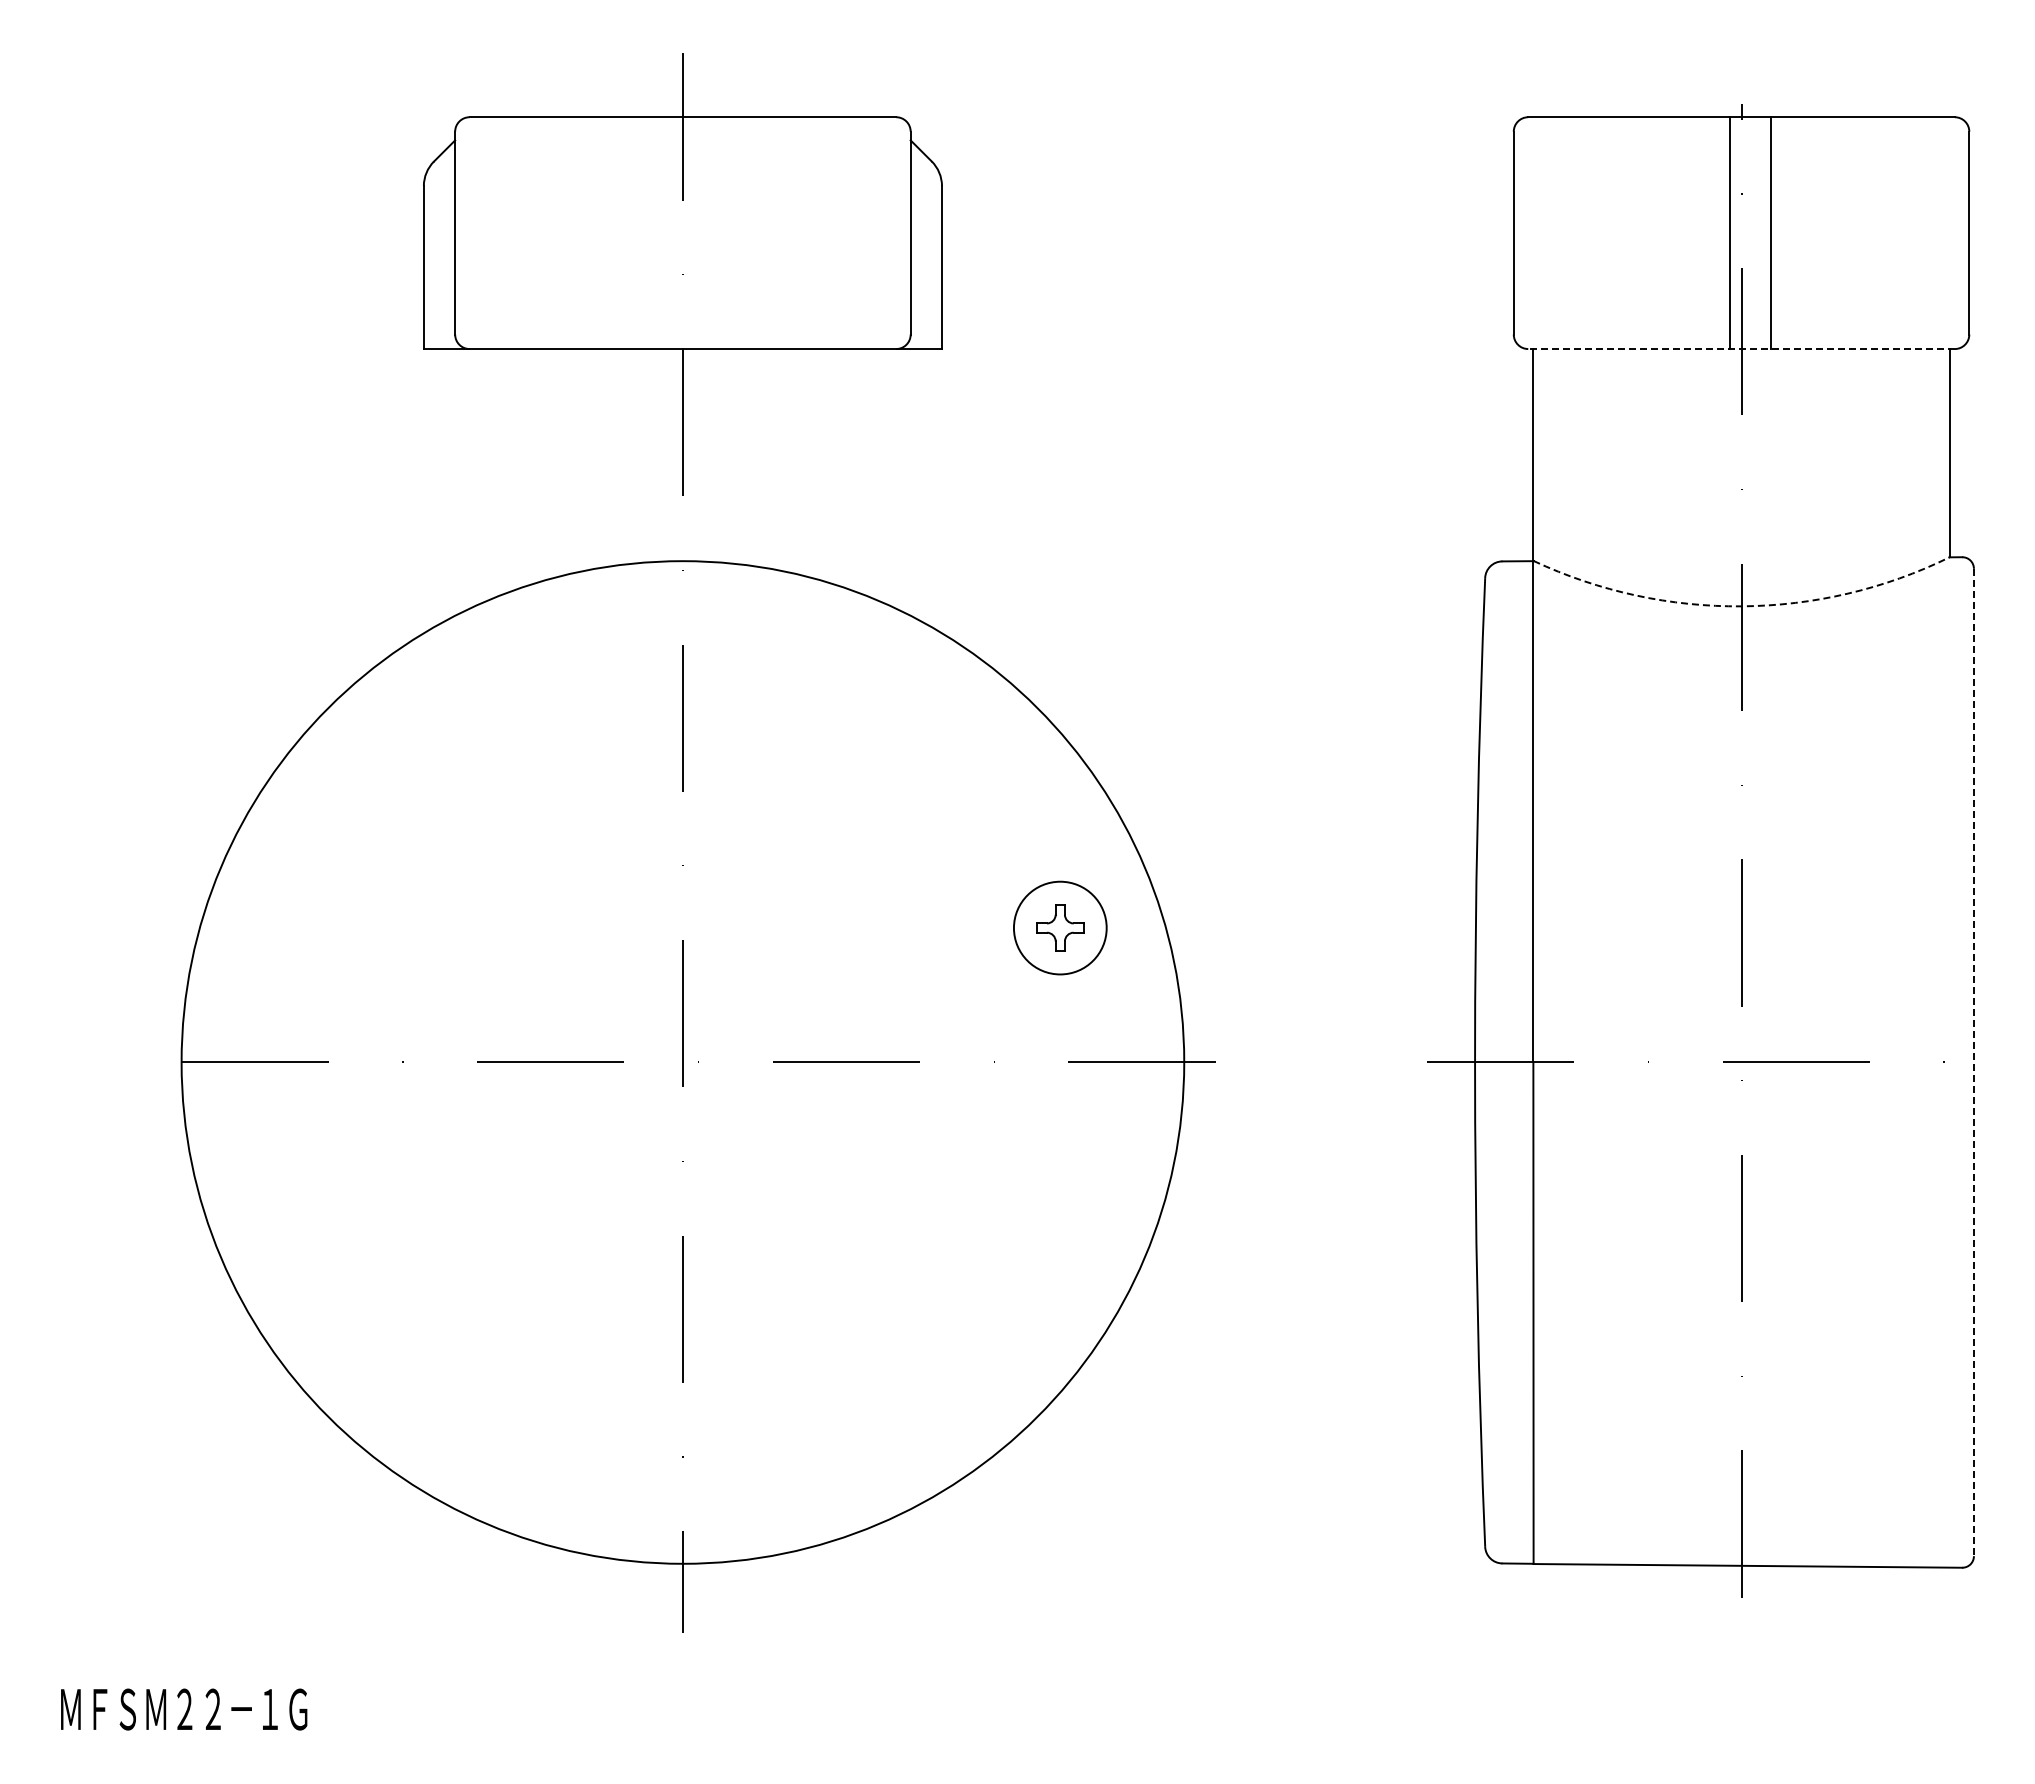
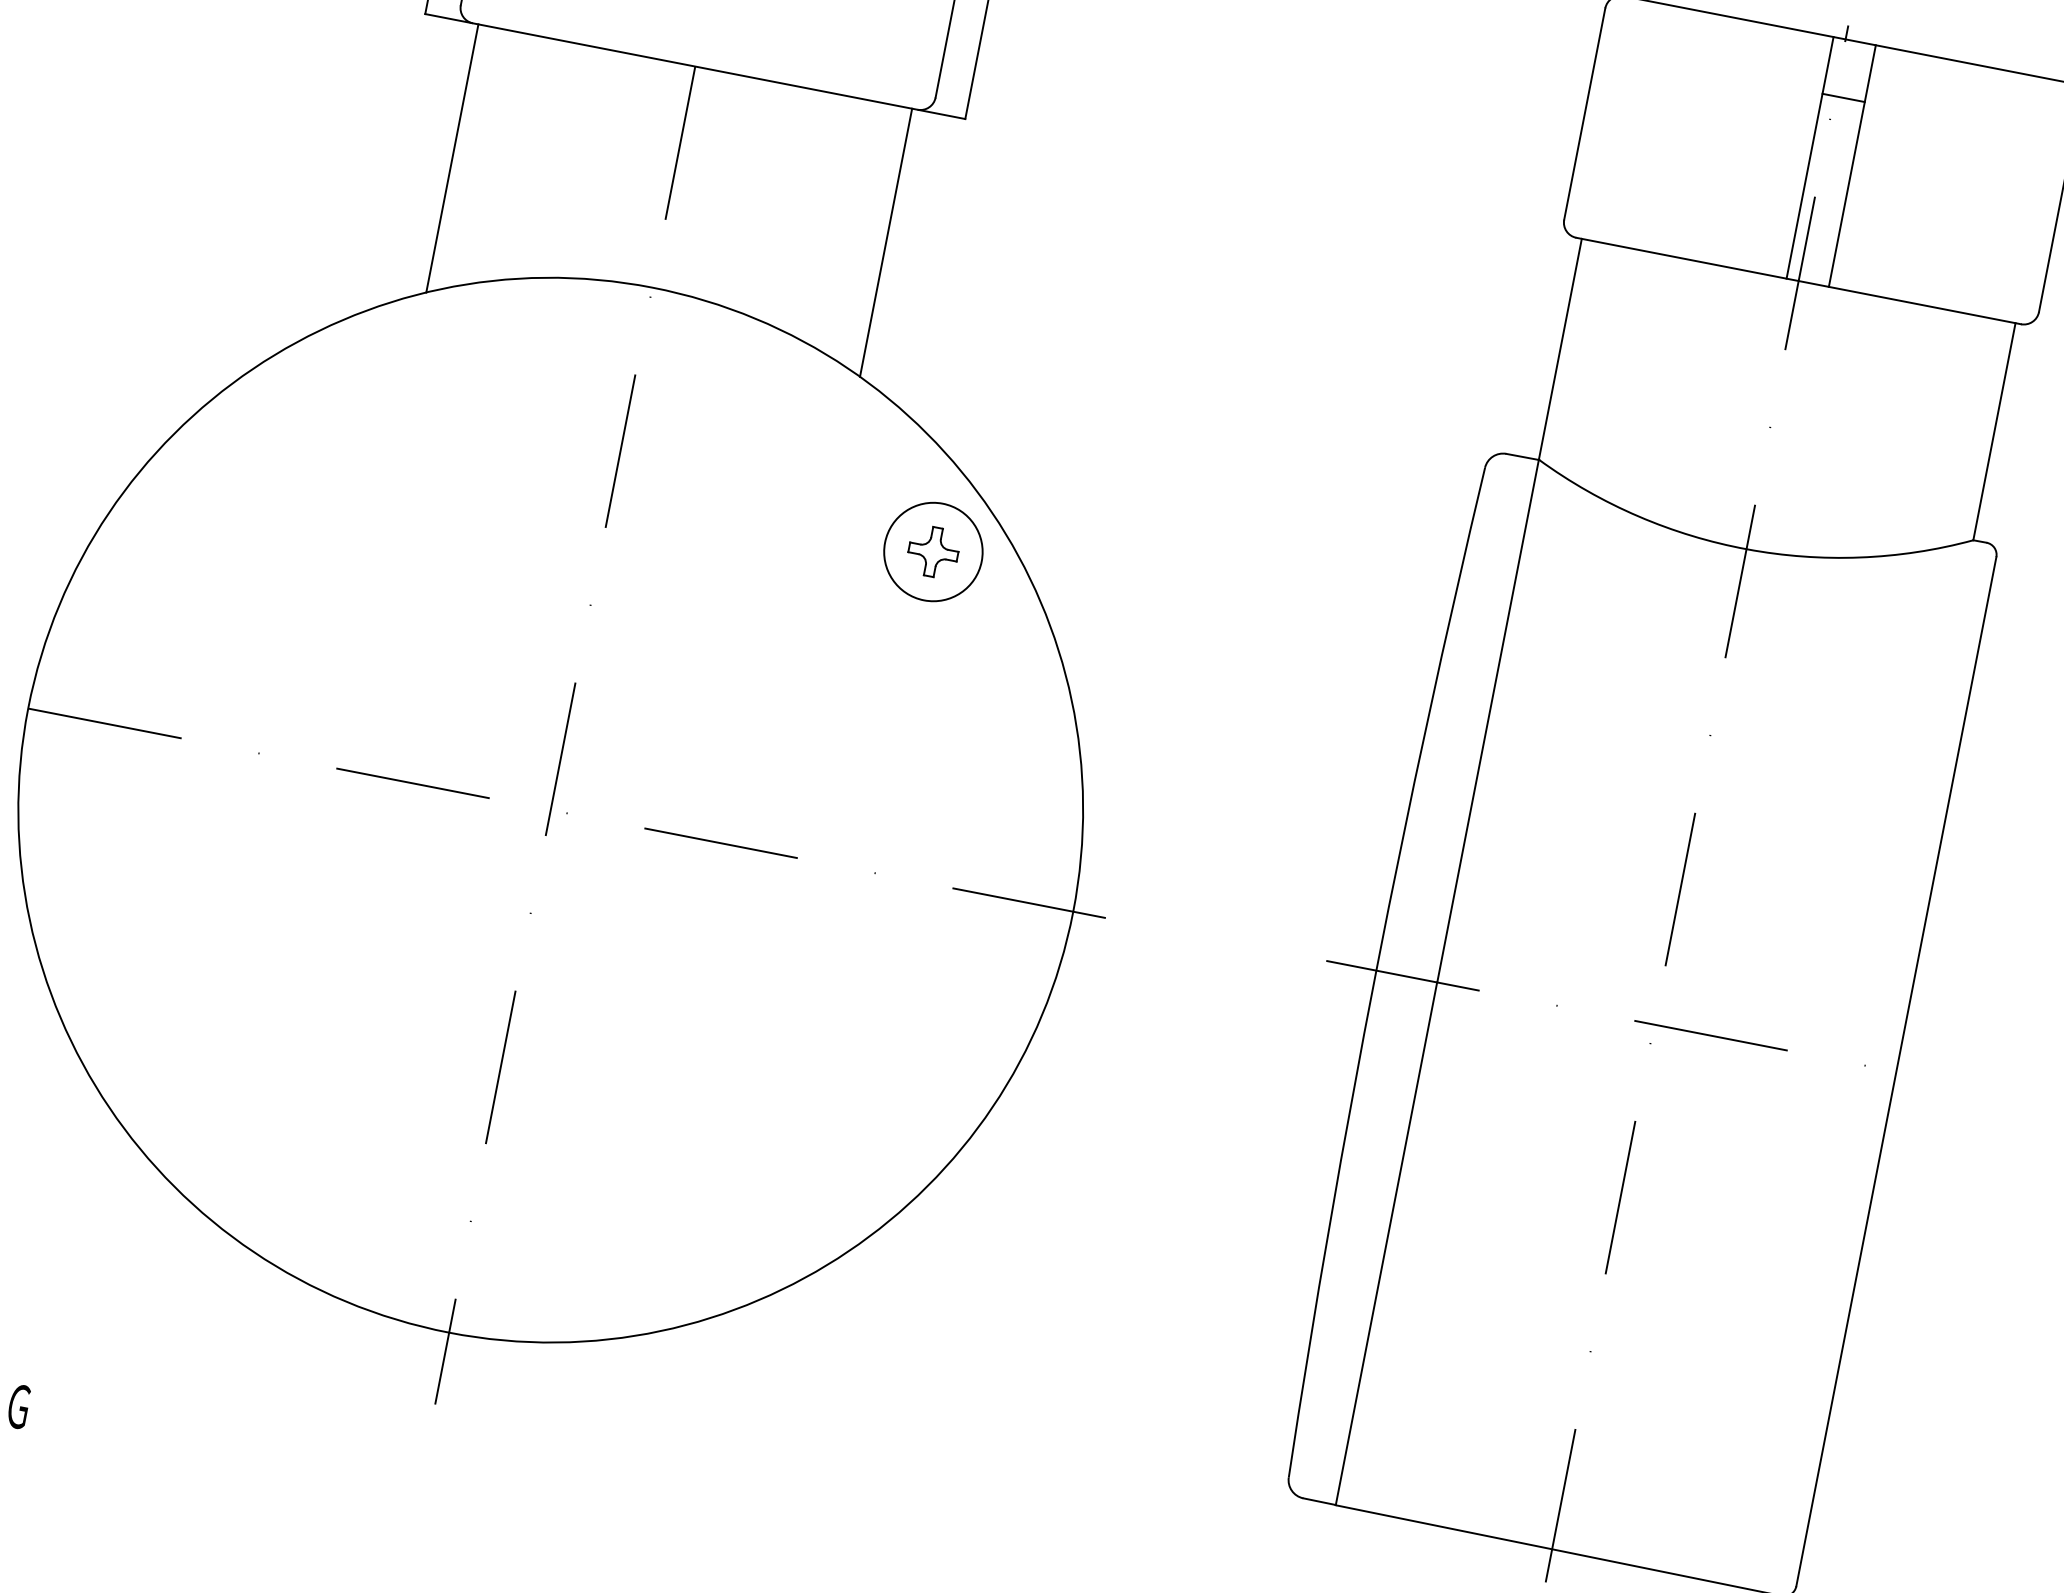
line: (1749, 171) -> (1842, 97), added
line: (1741, 349) -> (1798, 281), dashed -> solid
line: (474, 477) -> (452, 158), added
line: (890, 477) -> (885, 242), added
arc: (1742, 606) -> (1747, 549), dashed -> solid
part: (1060, 927) -> (933, 551), moved
line: (1973, 1062) -> (1895, 1071), dashed -> solid

